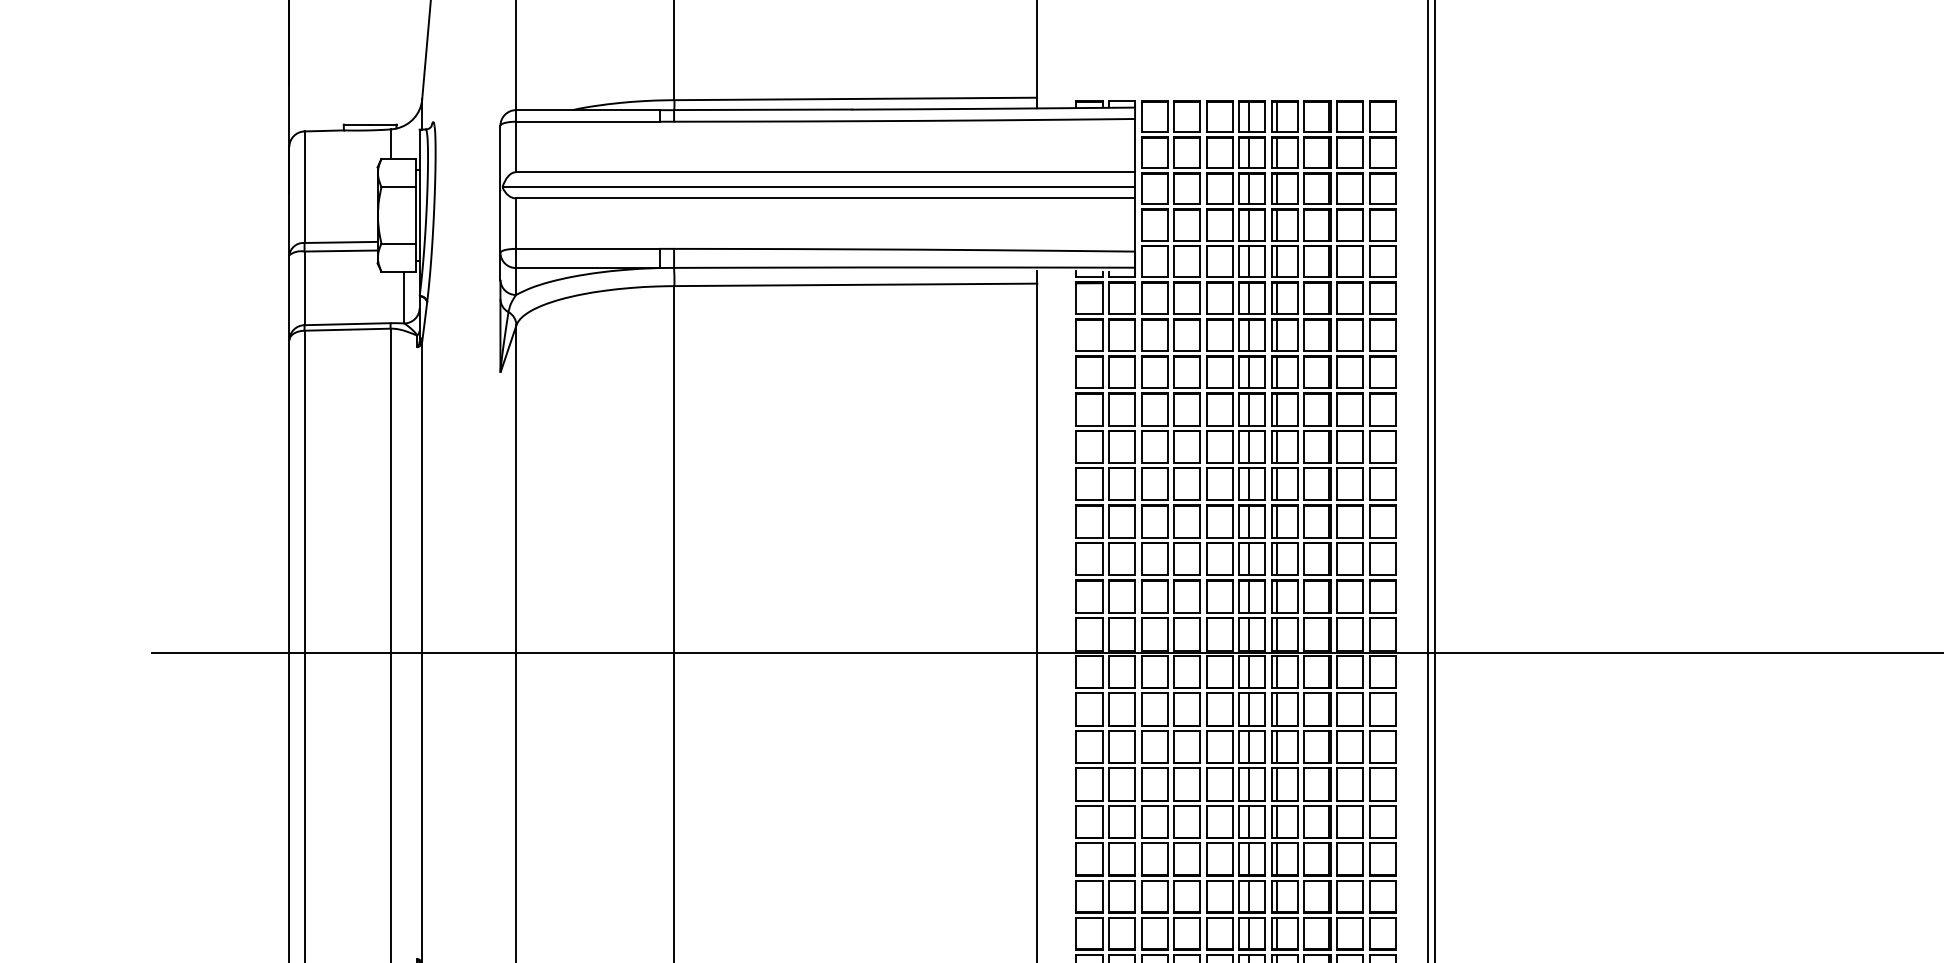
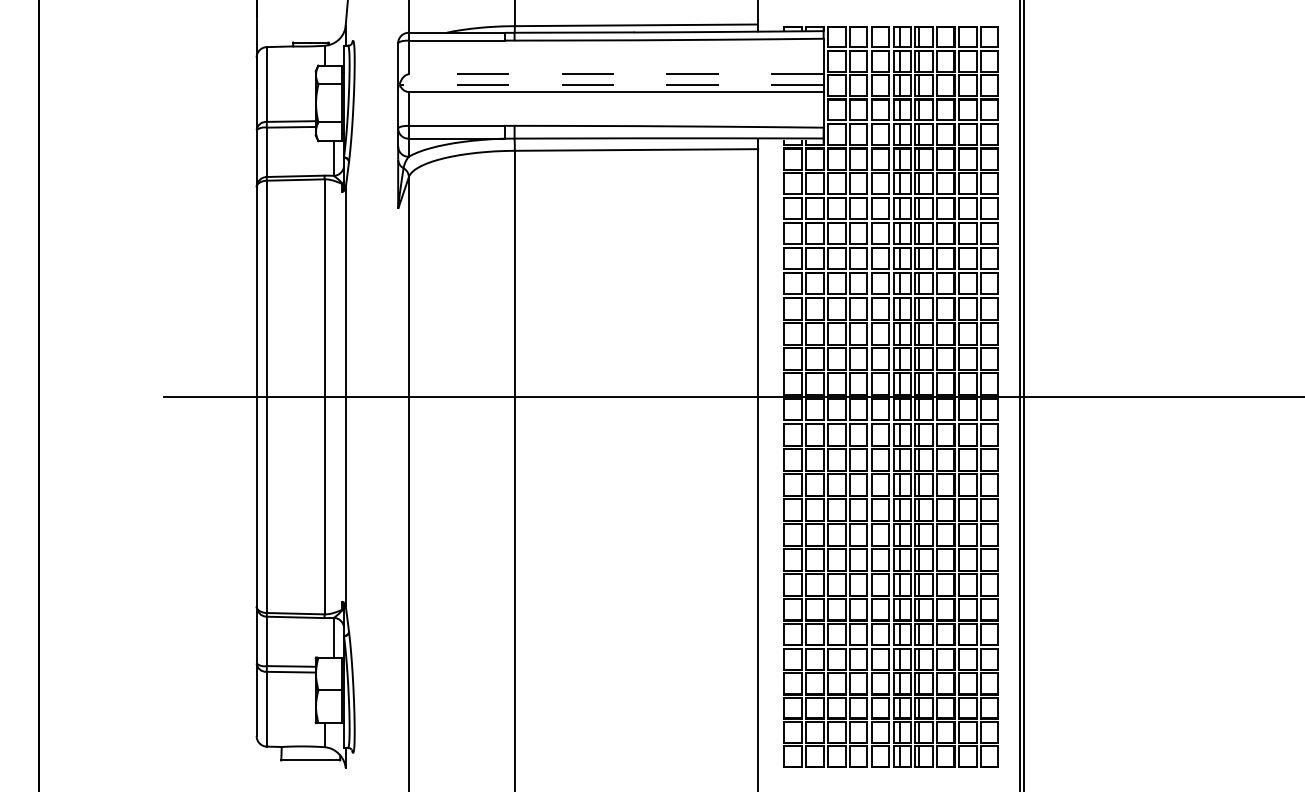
line: (826, 172) -> (616, 74), solid -> dashed
line: (818, 187) -> (611, 84), solid -> dashed

